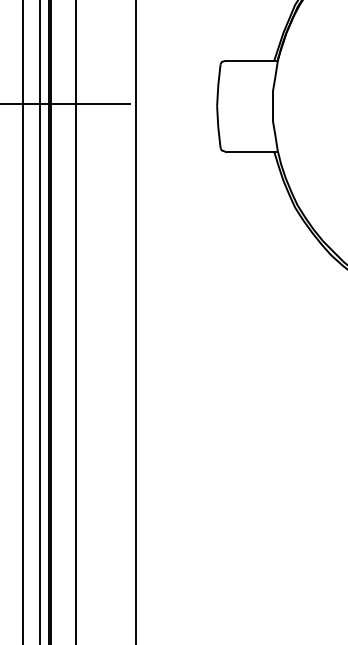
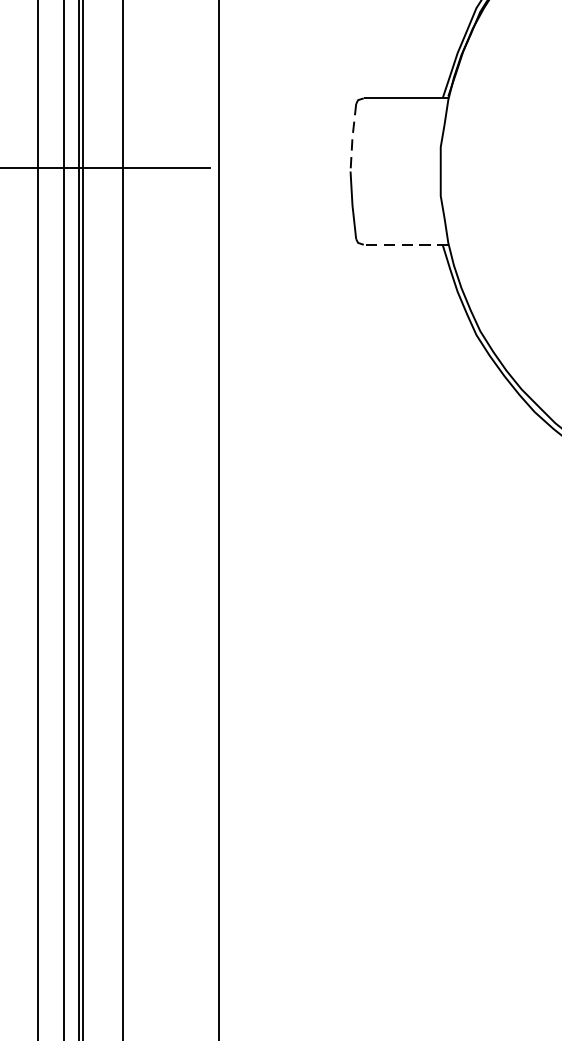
line: (218, 85) -> (352, 138), solid -> dashed
line: (250, 151) -> (404, 244), solid -> dashed

